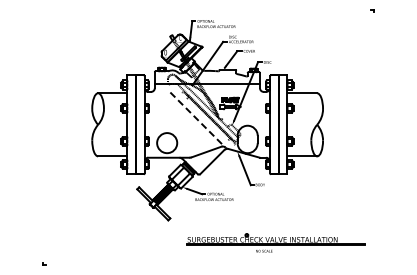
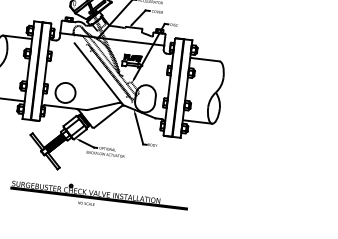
line: (198, 120) -> (99, 74), dashed -> solid
part: (275, 242) -> (98, 196), moved

